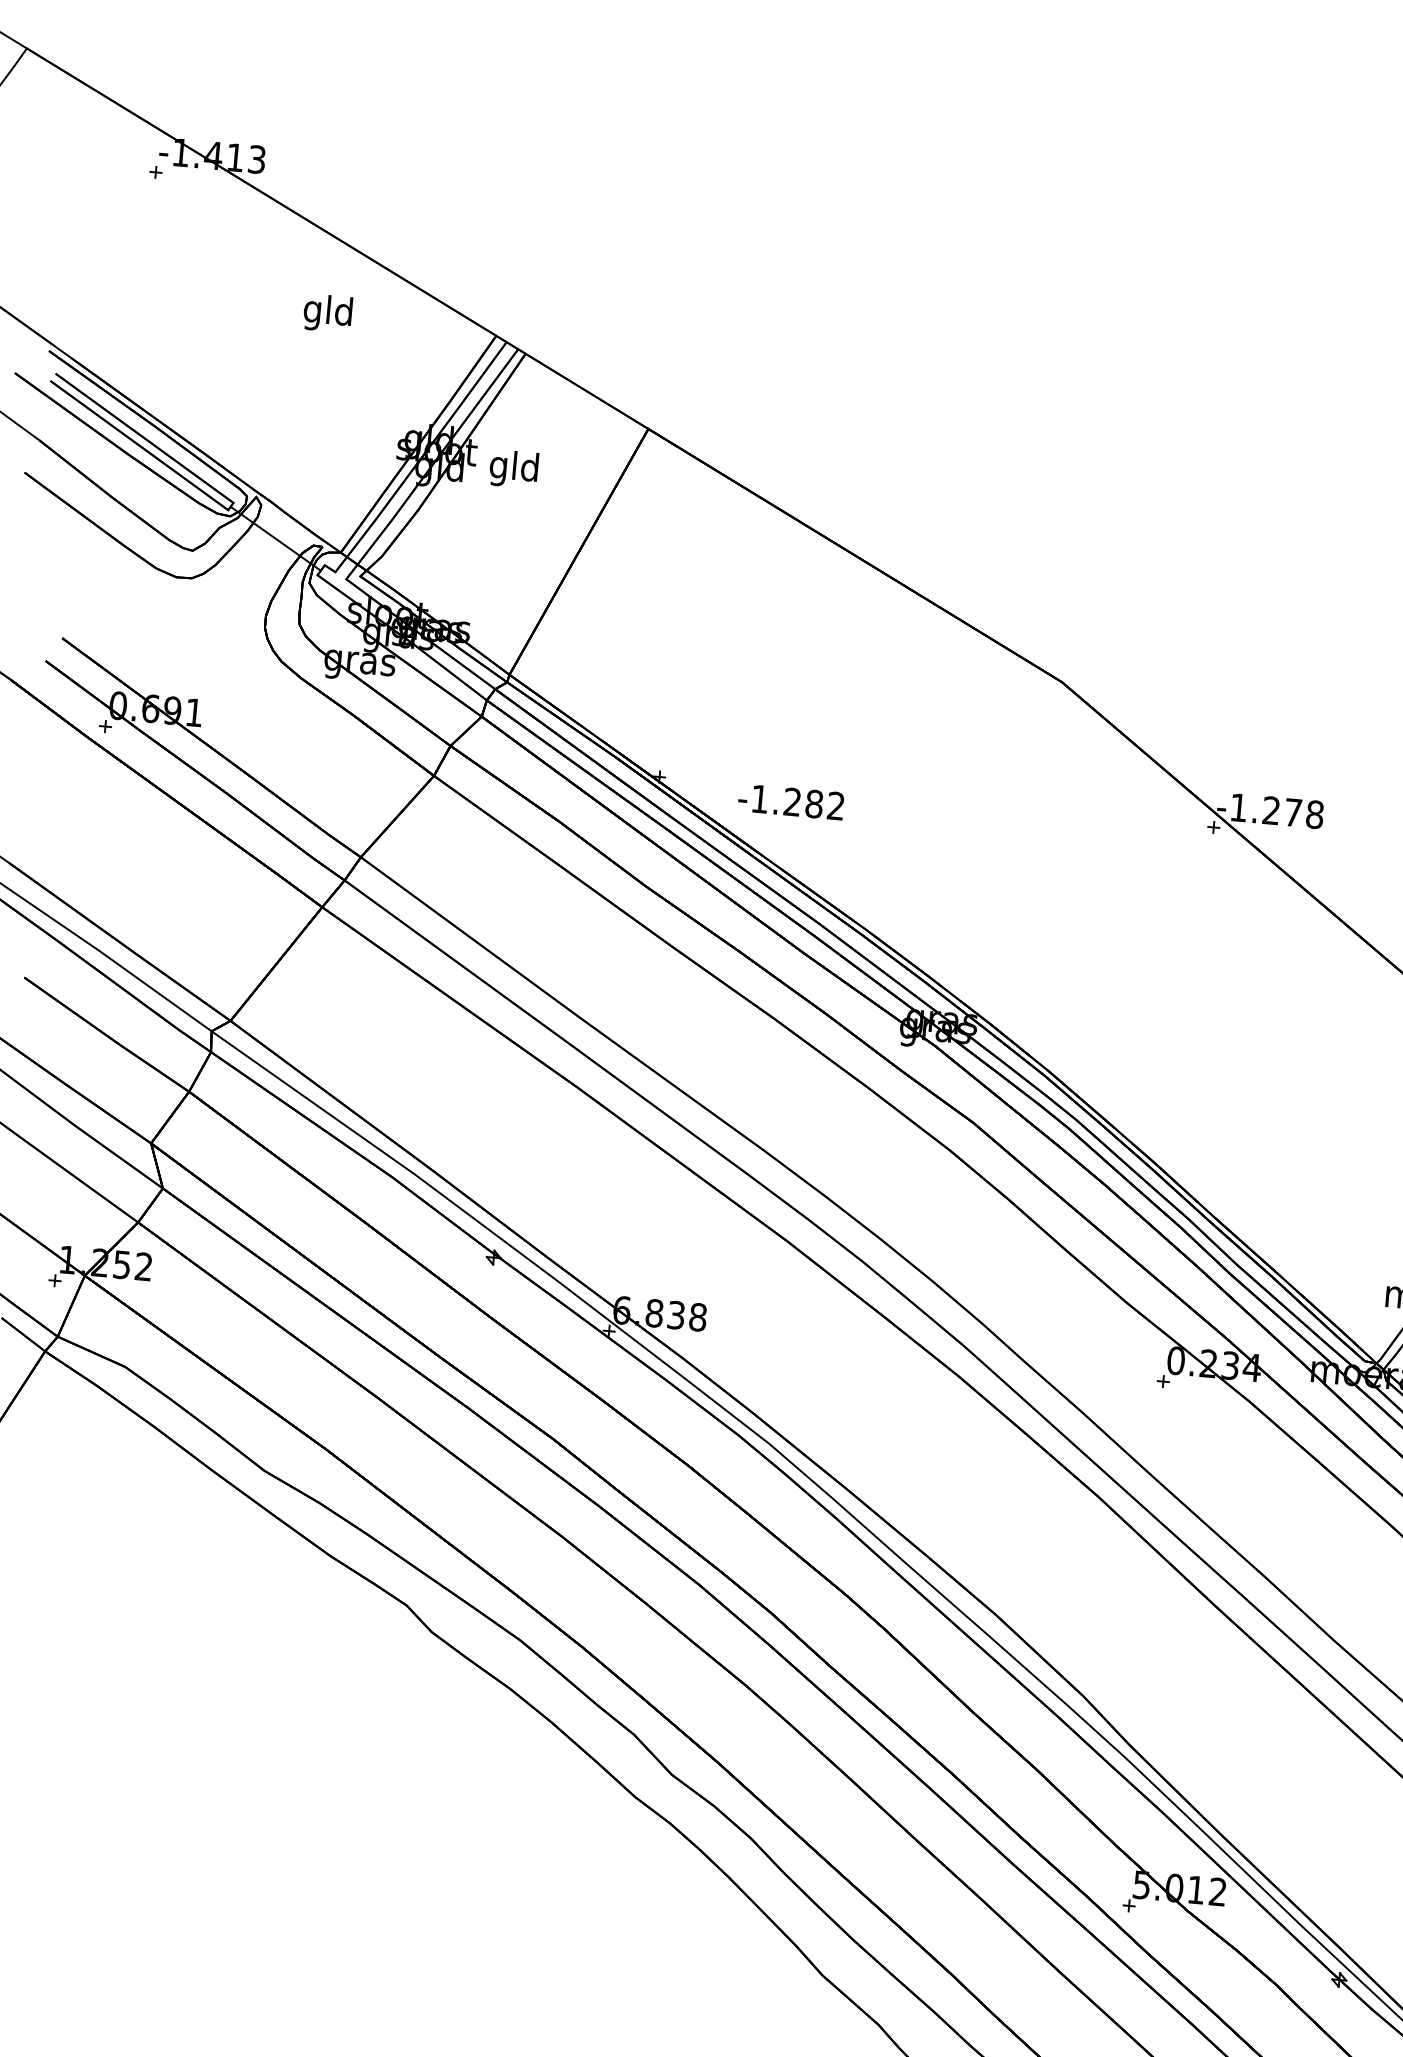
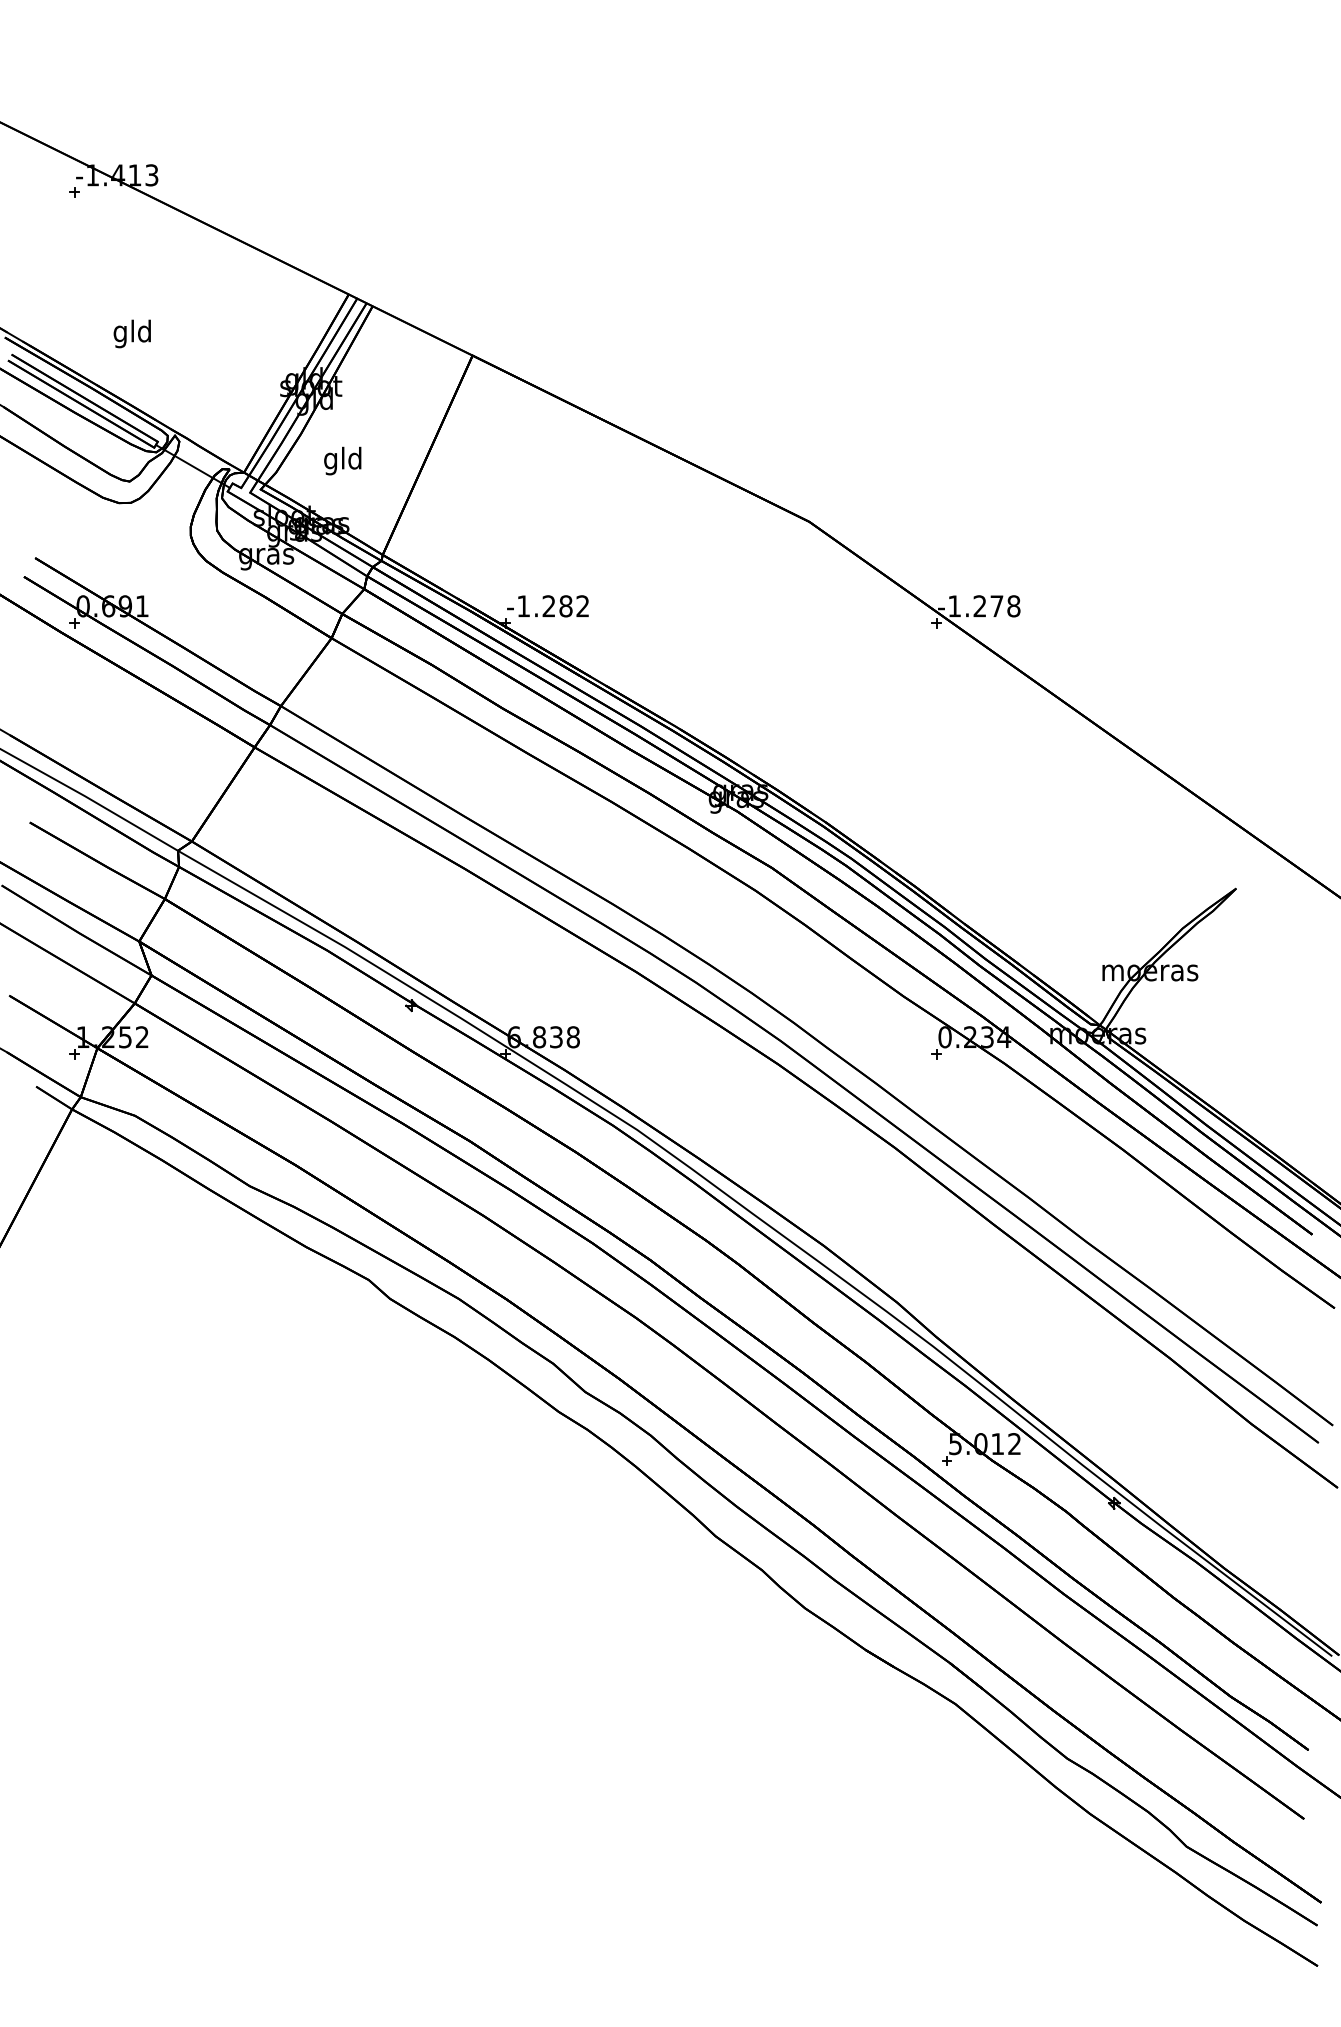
text: (326, 312) -> (131, 333), moved
text: (513, 468) -> (342, 460), moved
text: (790, 802) -> (547, 606), moved

